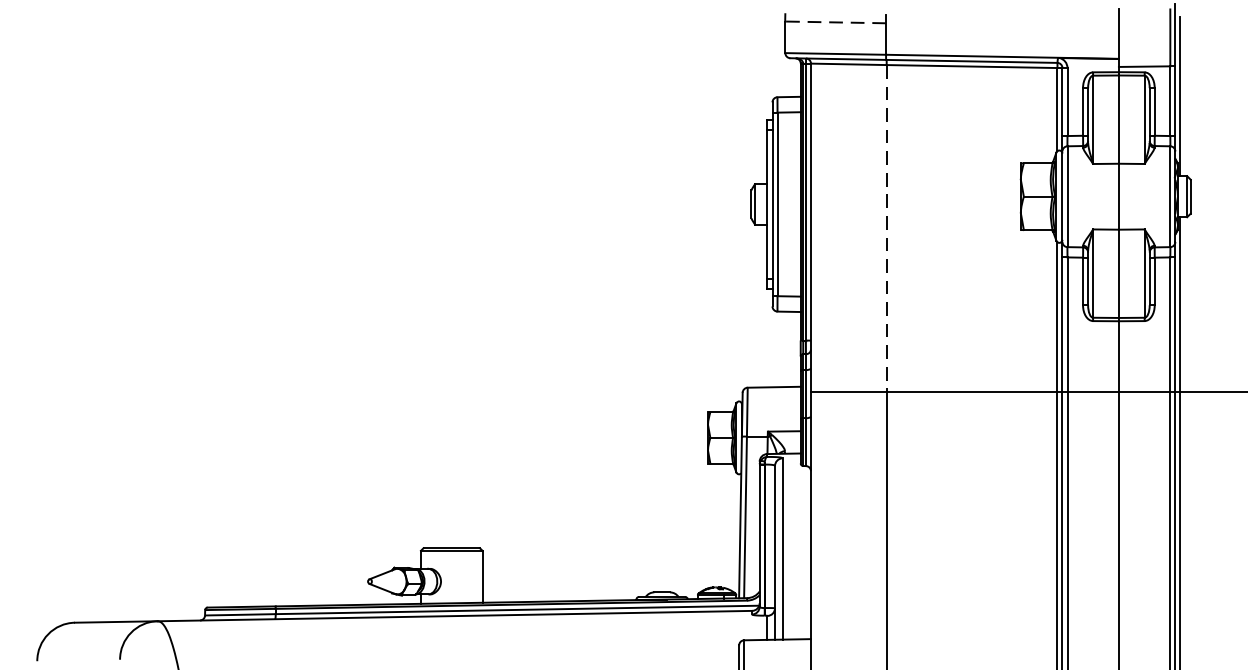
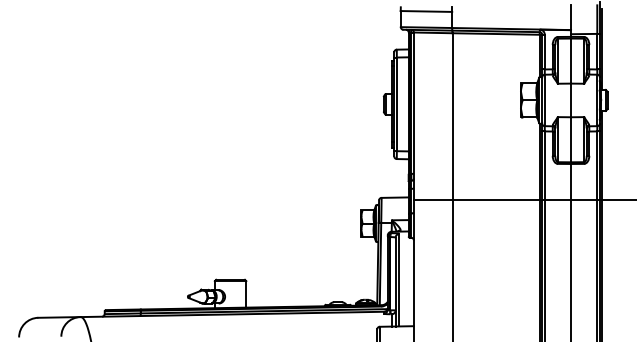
line: (835, 22) -> (426, 11), dashed -> solid
line: (886, 230) -> (452, 117), dashed -> solid

